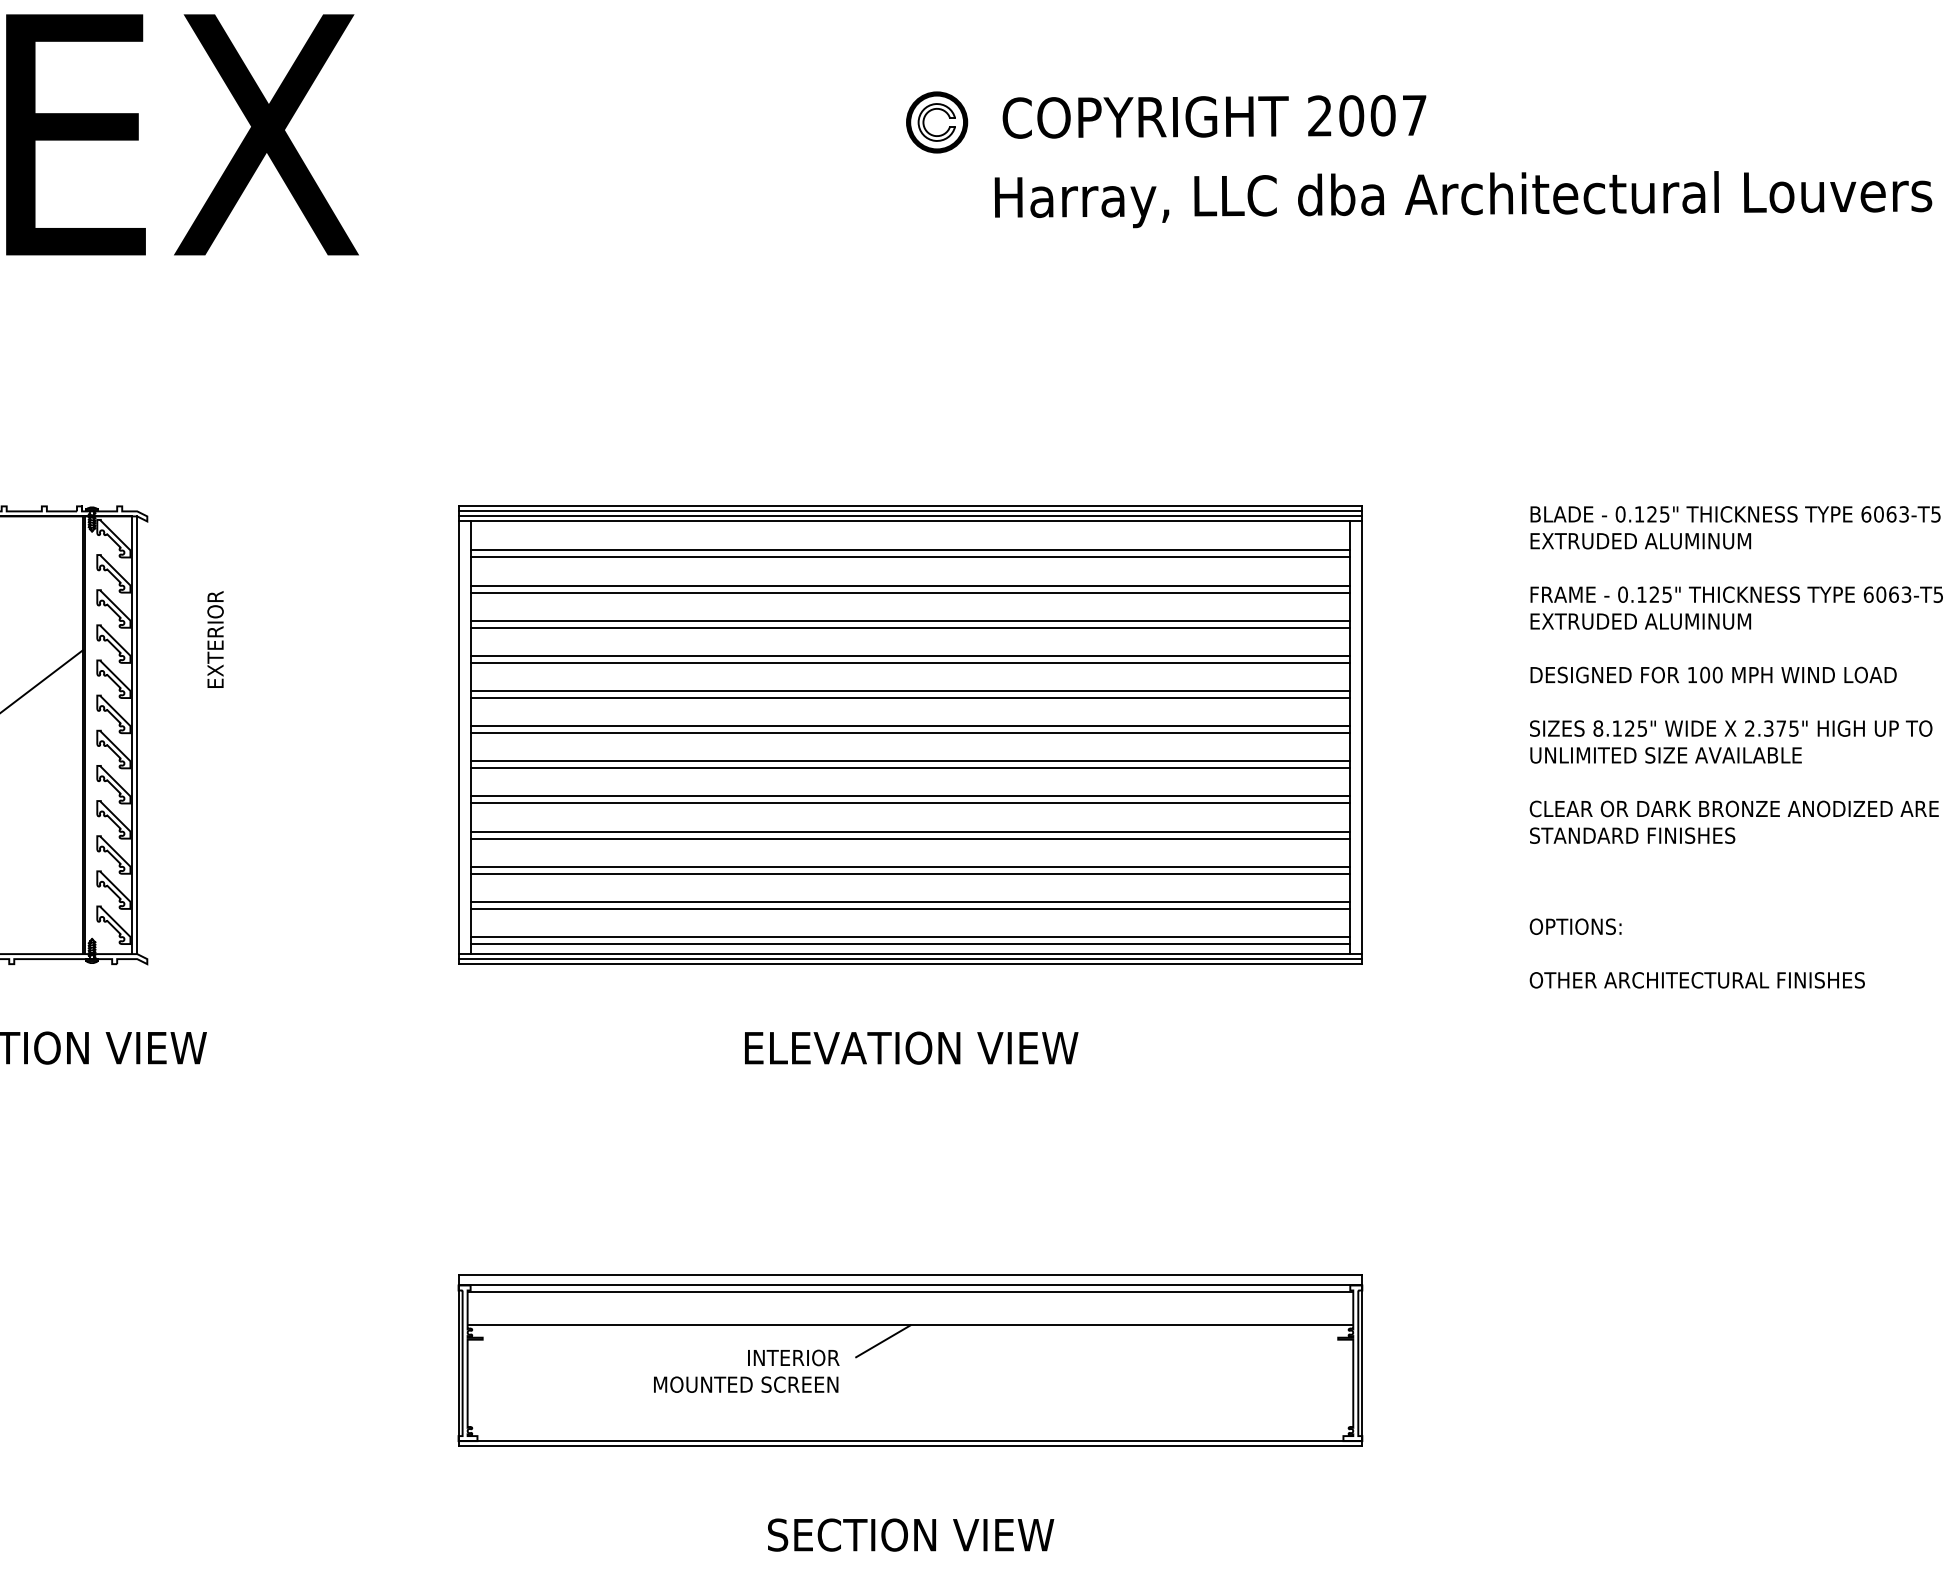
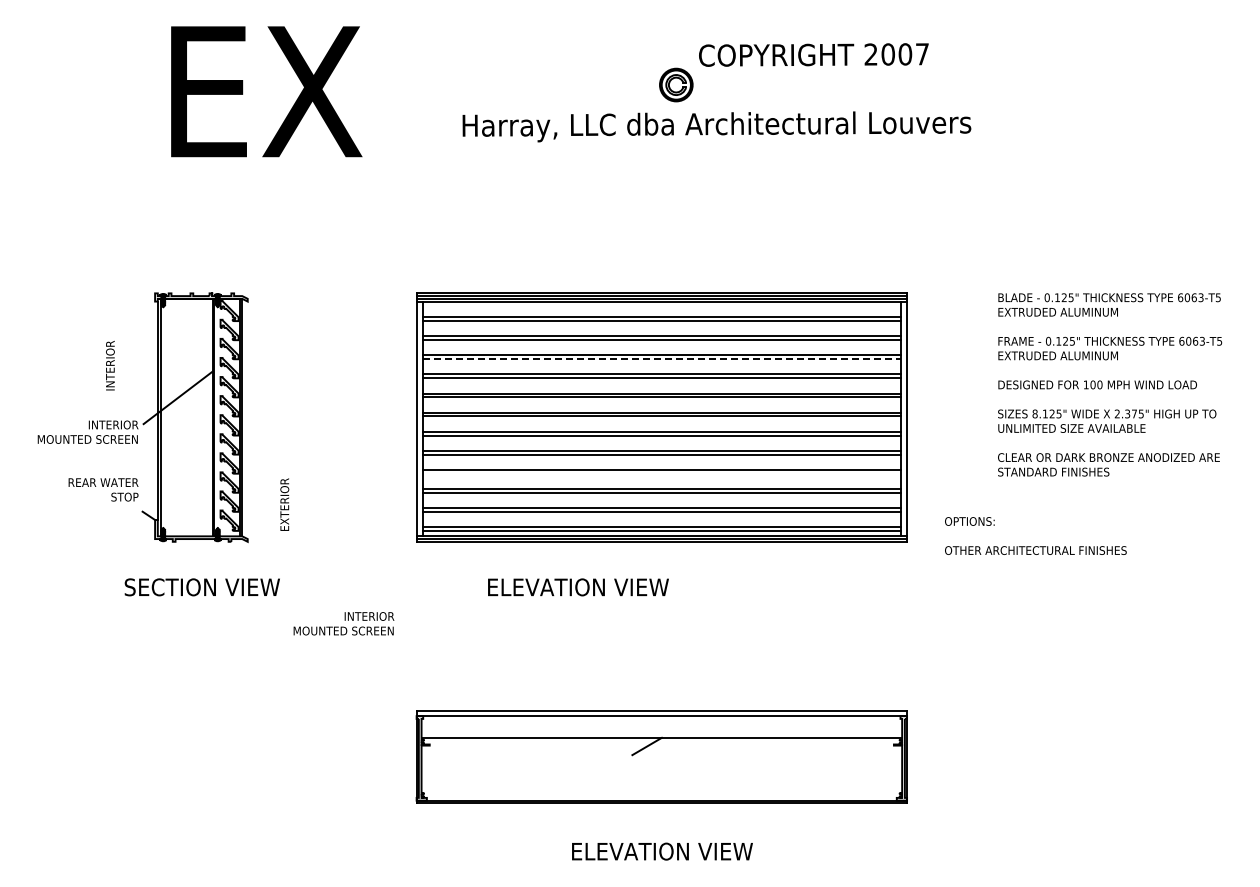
text: (1213, 115) -> (813, 54), moved
text: (1462, 198) -> (716, 126), moved
line: (909, 628) -> (661, 359), solid -> dashed
text: (215, 639) -> (284, 504), moved
line: (909, 838) -> (661, 473), removed
text: (1696, 952) -> (1035, 535), moved
text: (911, 1048) -> (578, 587), moved
line: (909, 1291) -> (661, 719), removed
text: (745, 1370) -> (343, 623), moved
text: (911, 1534) -> (662, 851), SECTION VIEW -> ELEVATION VIEW

